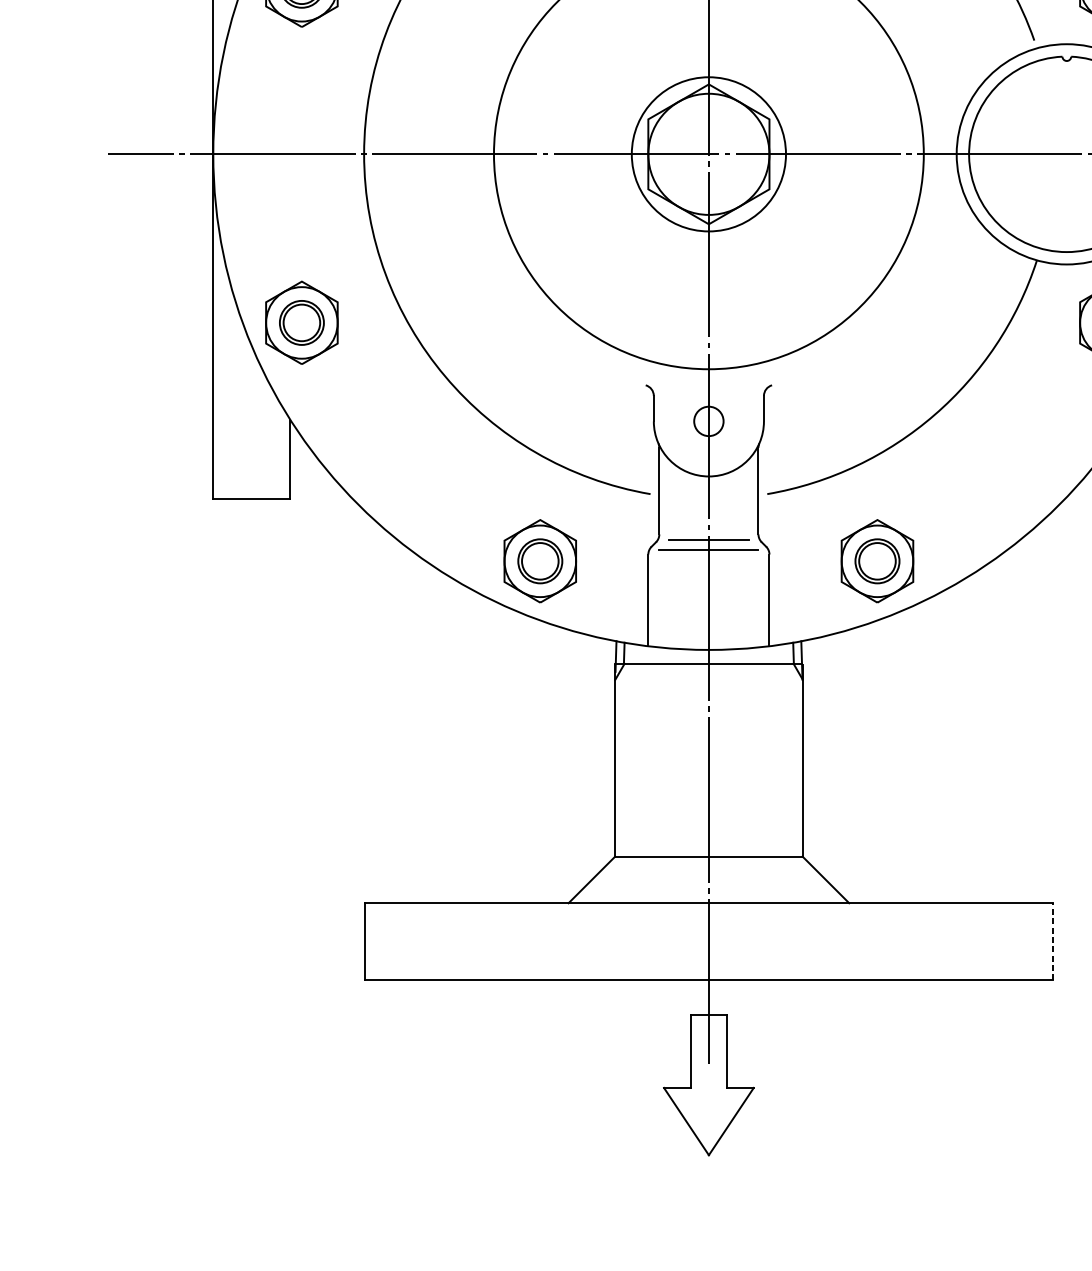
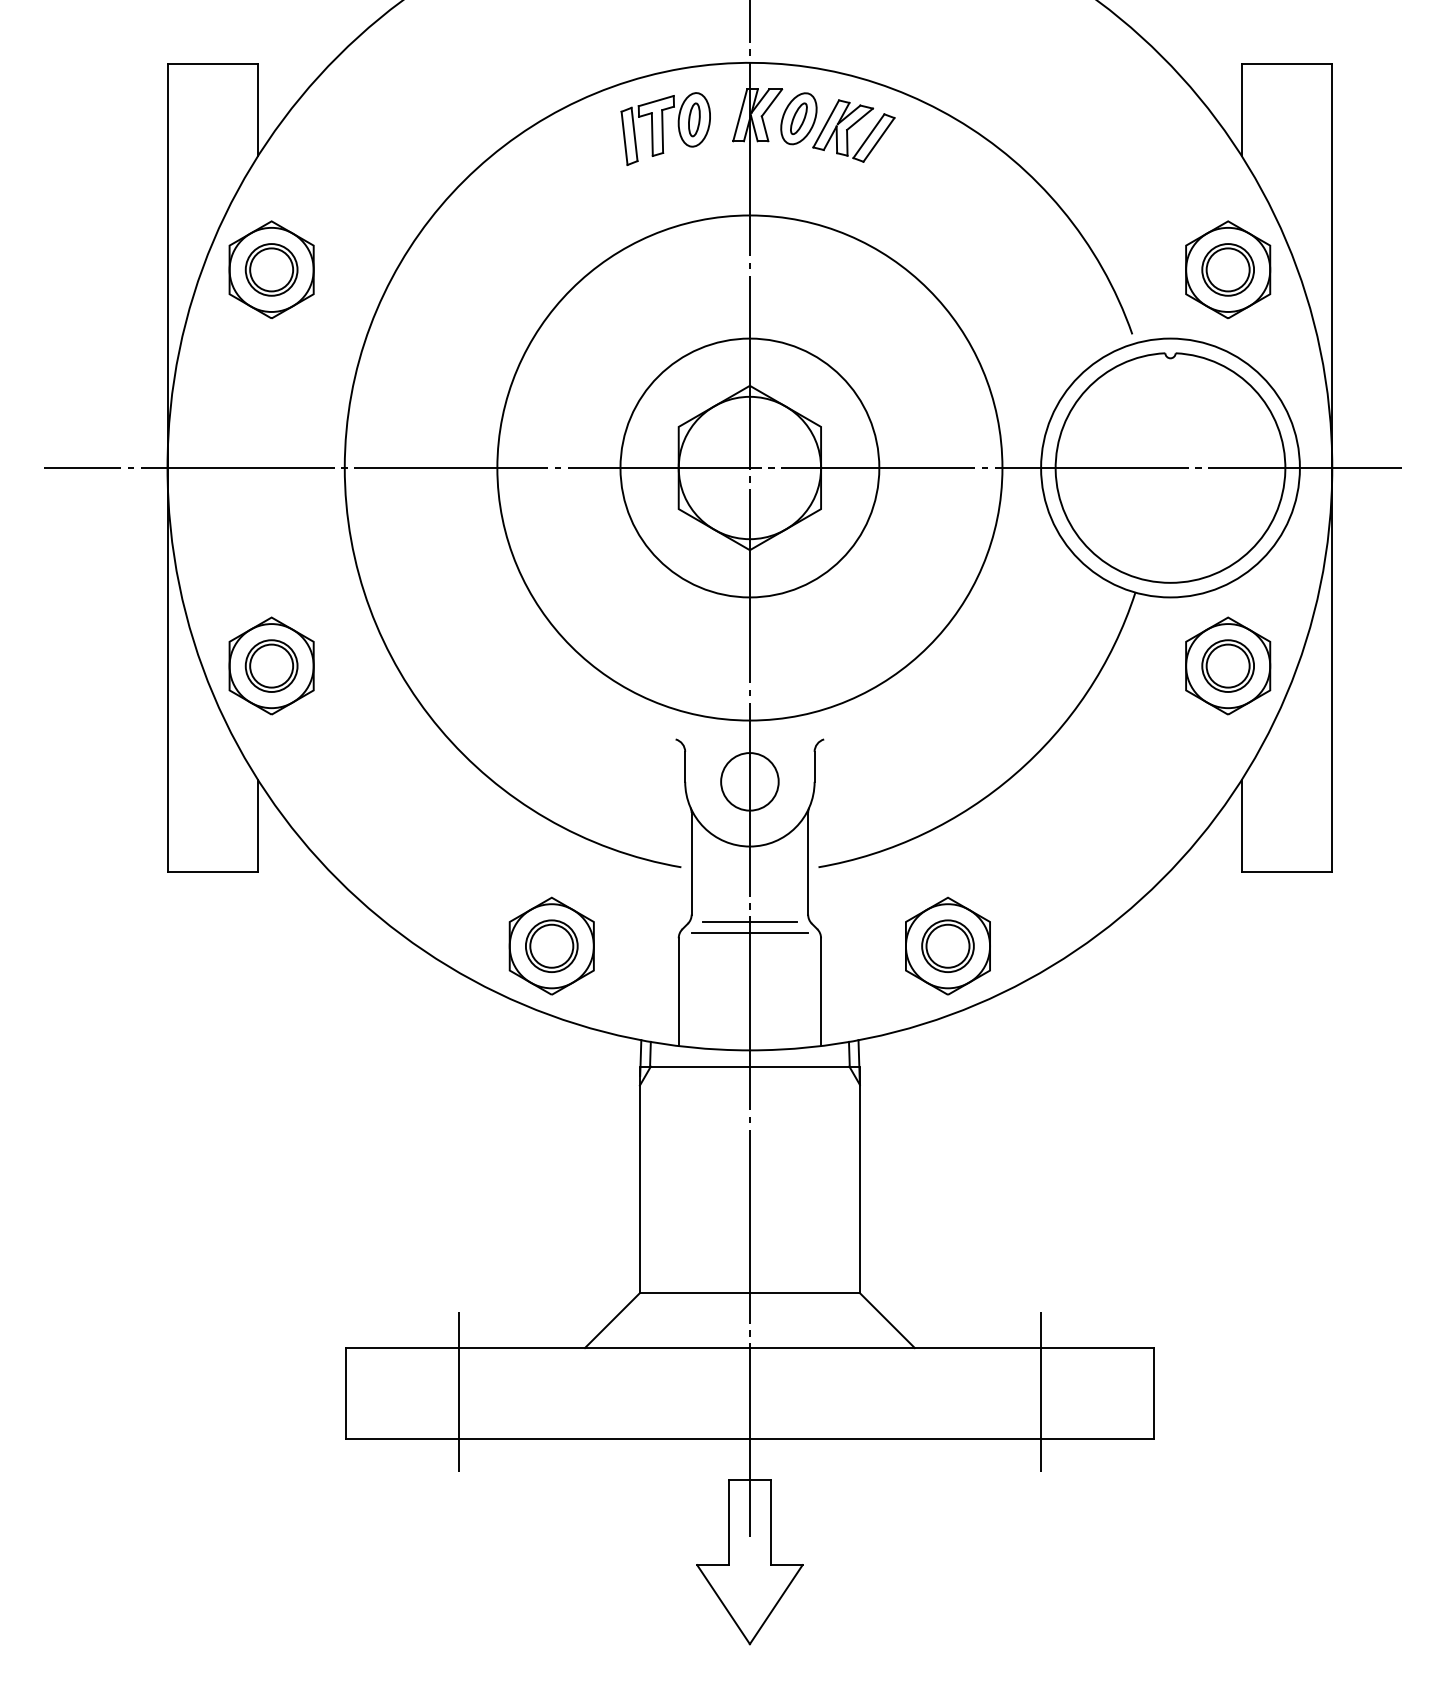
circle: (708, 153) -> (749, 467), size x1.43
circle: (708, 421) -> (749, 781), size x1.67
line: (460, 940) -> (458, 1391), added
line: (957, 940) -> (1041, 1391), added
line: (1053, 941) -> (1154, 1392), dashed -> solid

